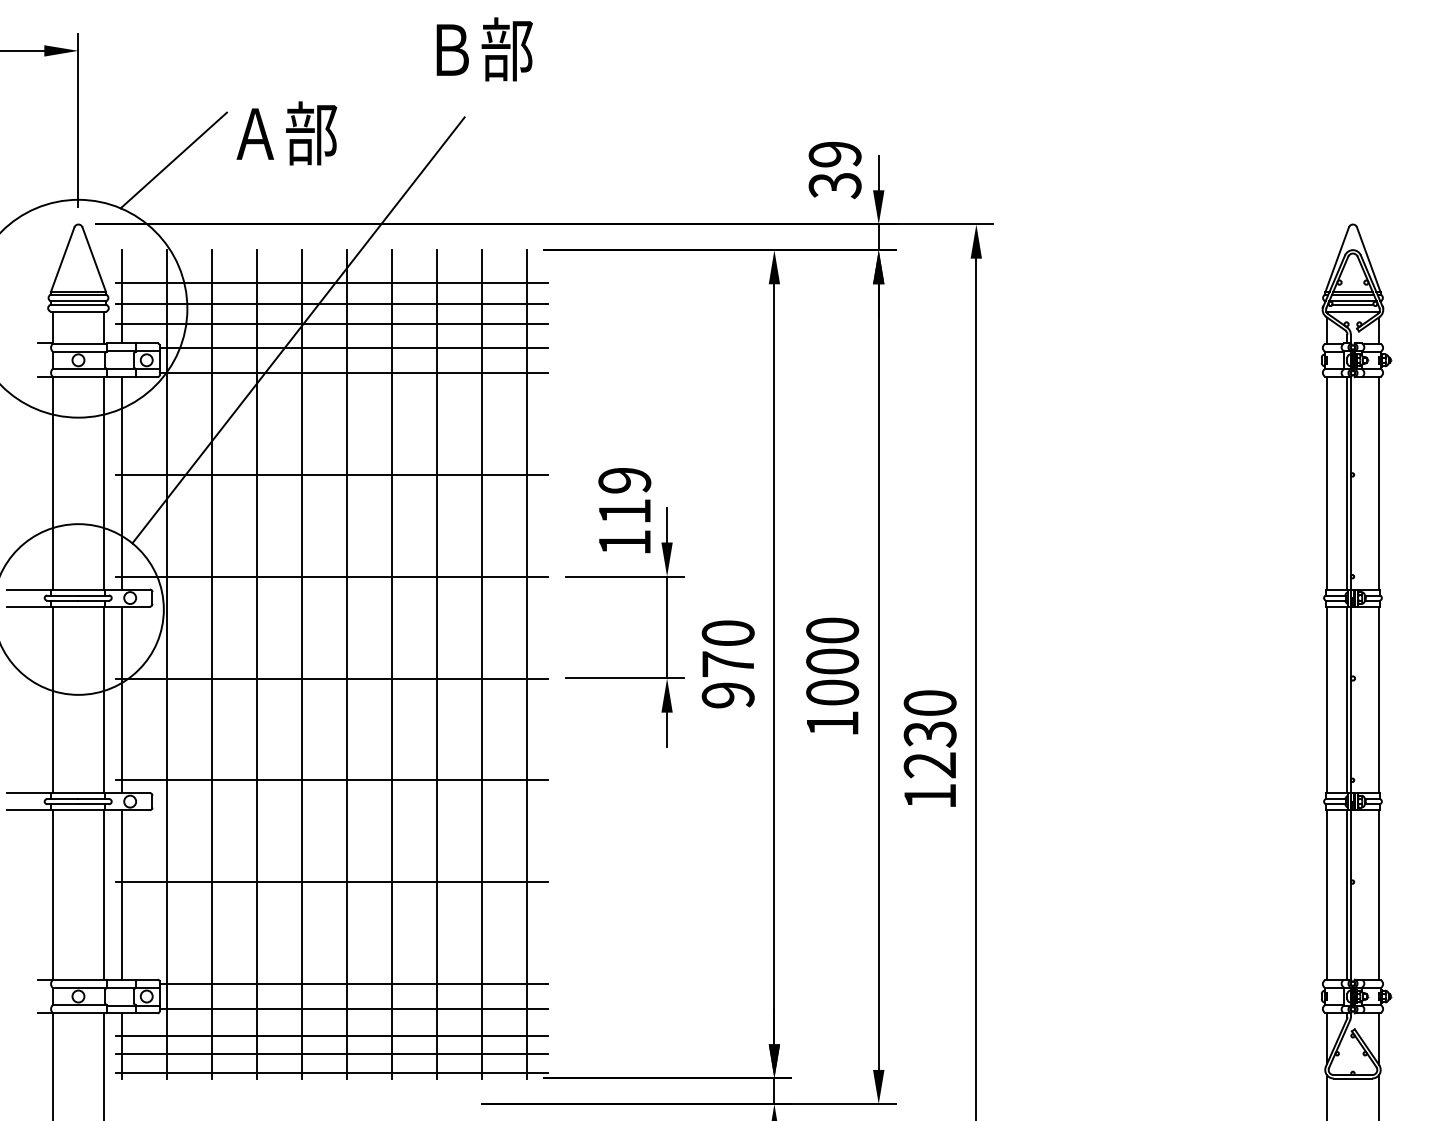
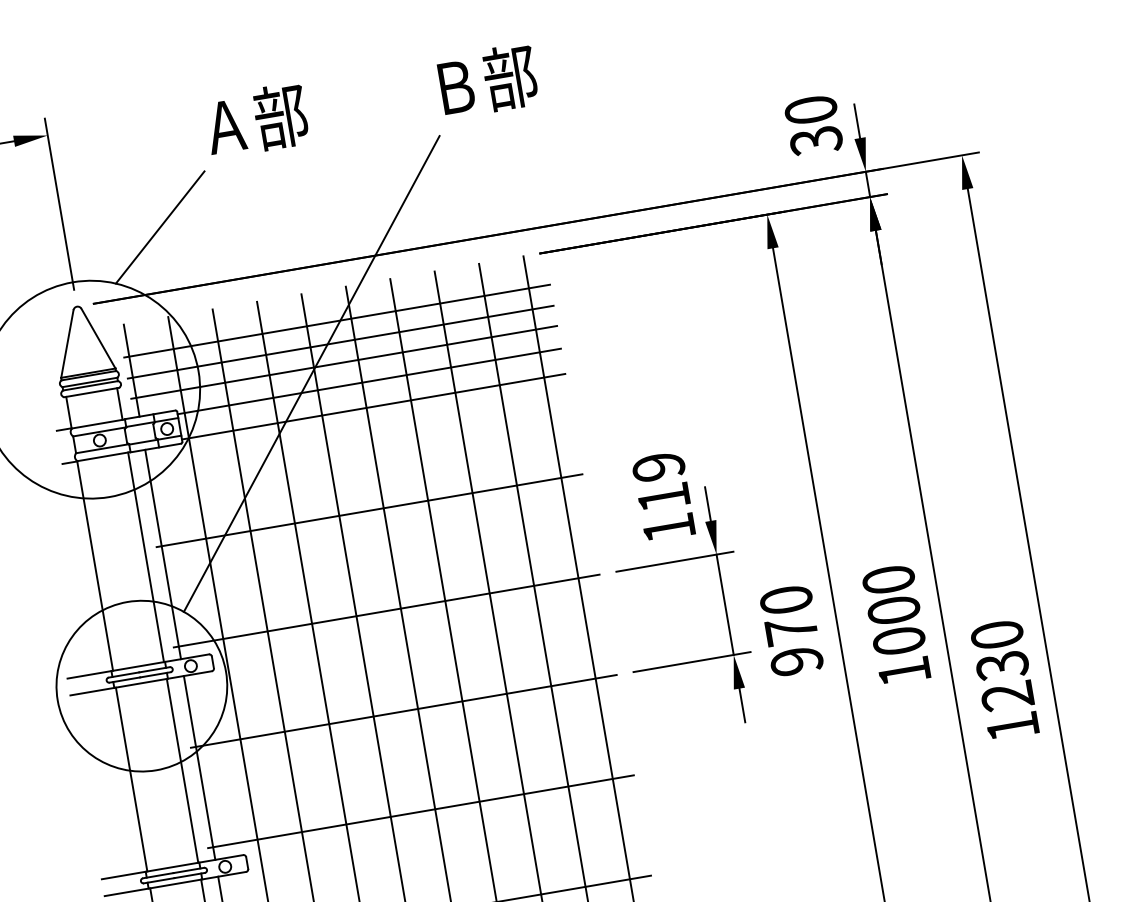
text: (484, 49) -> (487, 81), moved
text: (286, 133) -> (256, 120), moved
text: (834, 154) -> (810, 110), 39 -> 30

